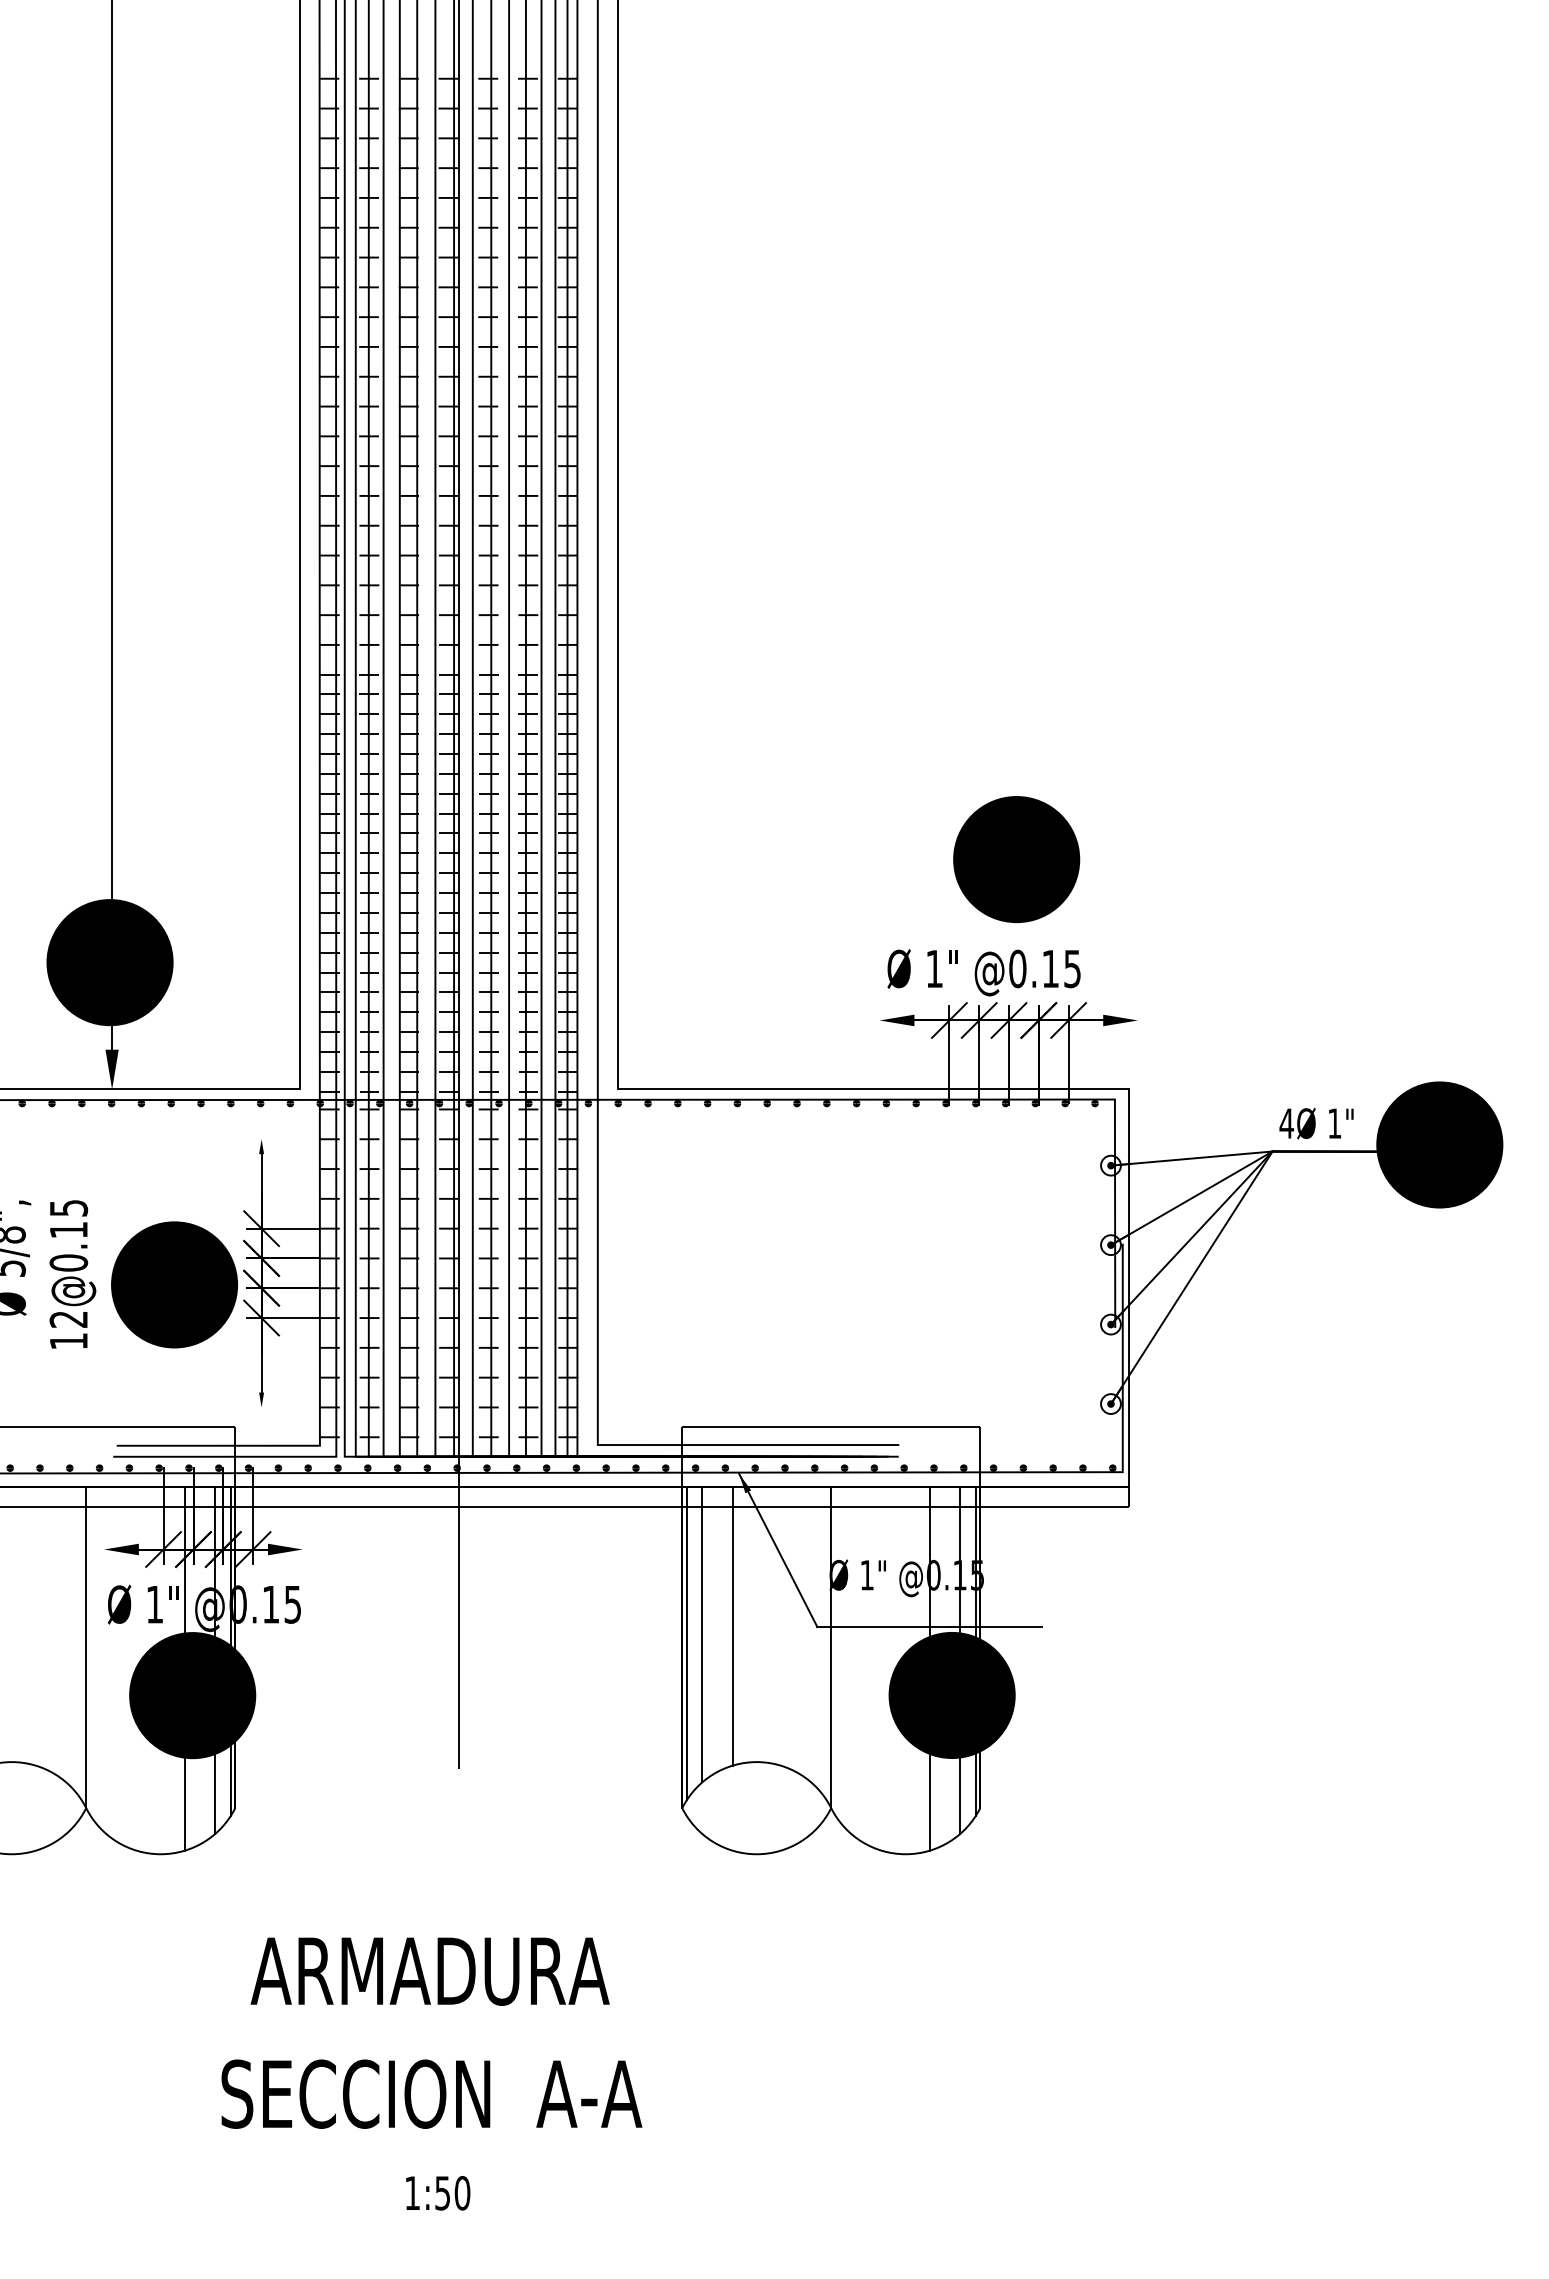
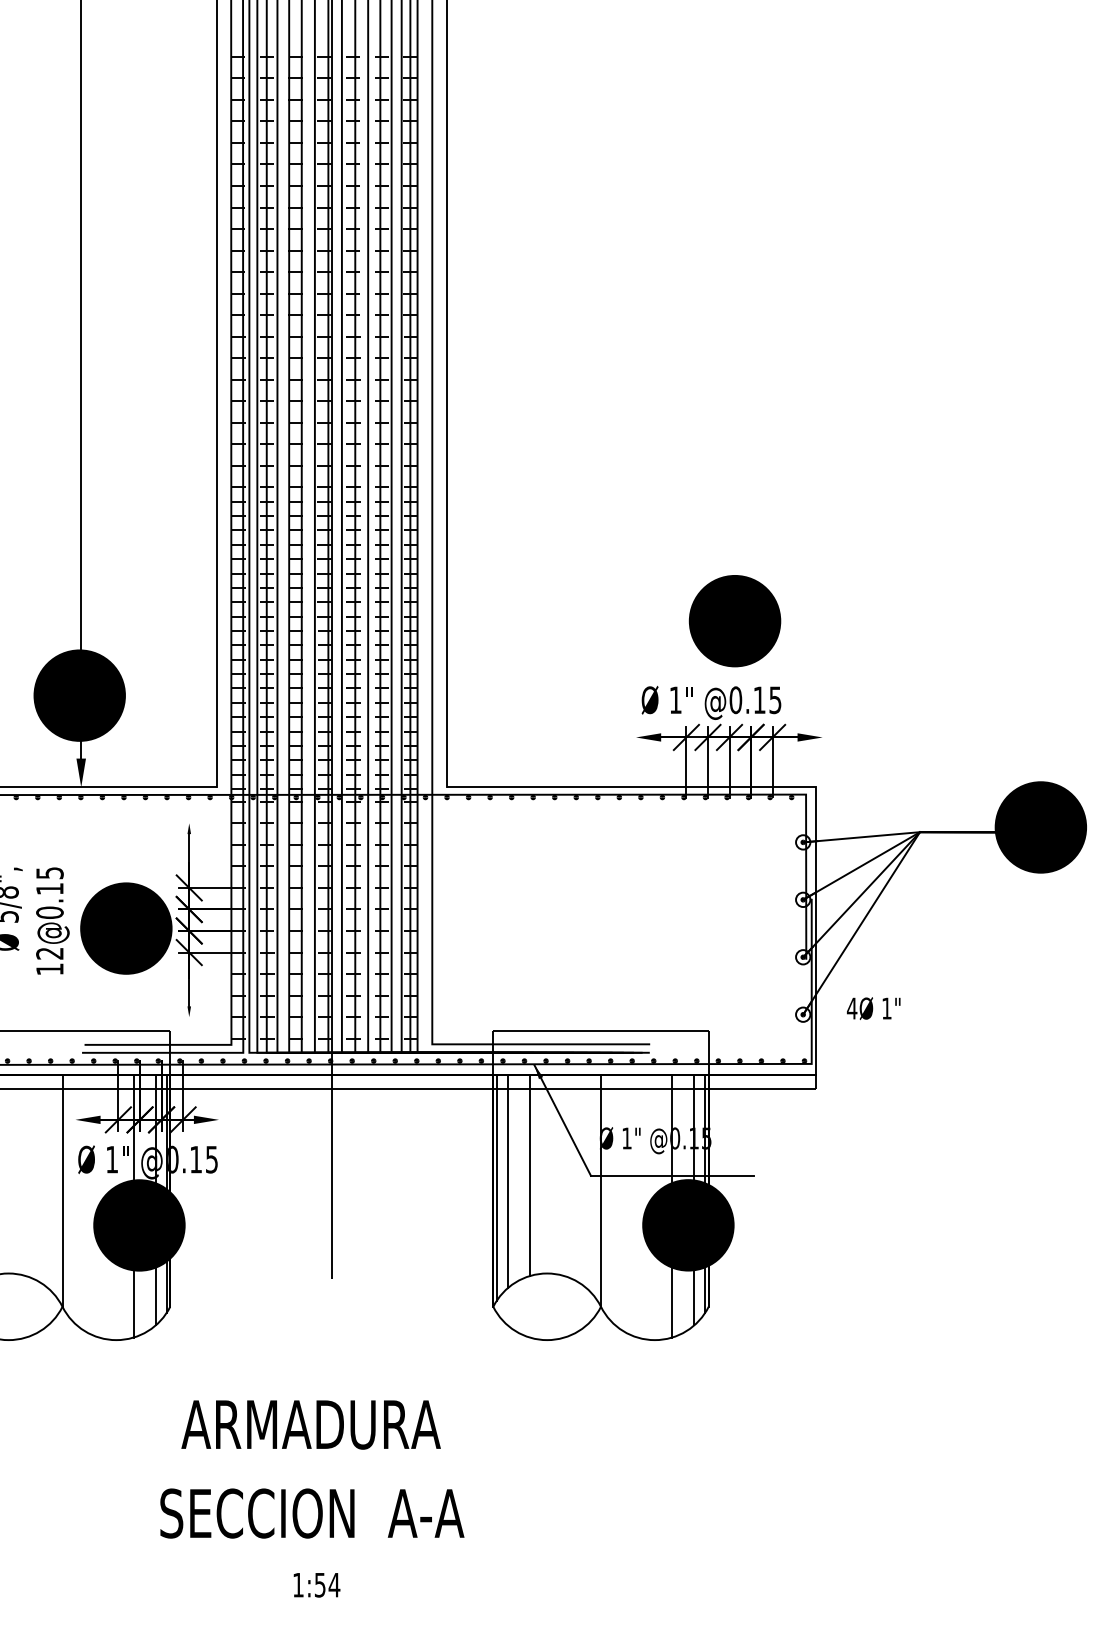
text: (1316, 1123) -> (873, 1008), moved
text: (462, 2193) -> (334, 1585), 1:50 -> 1:54

